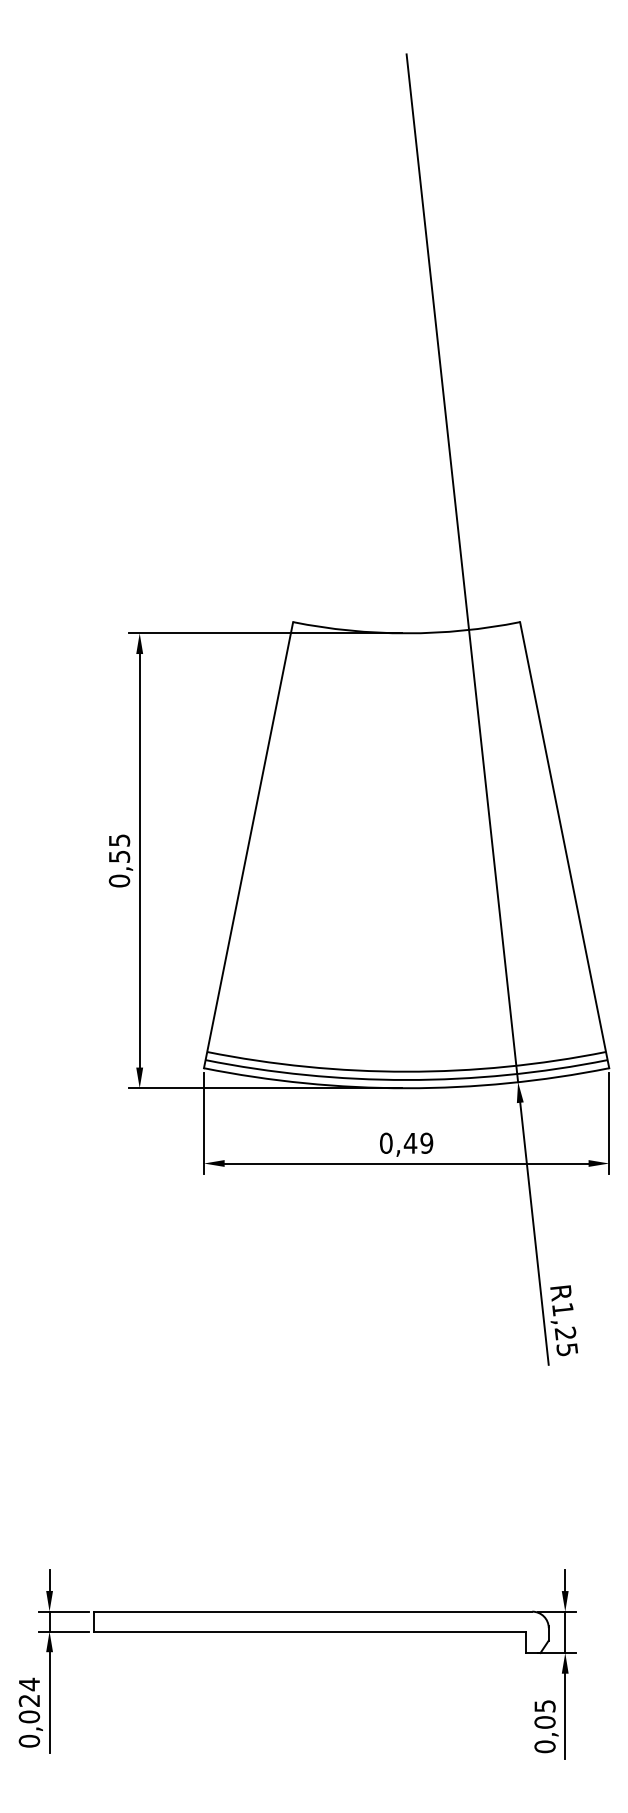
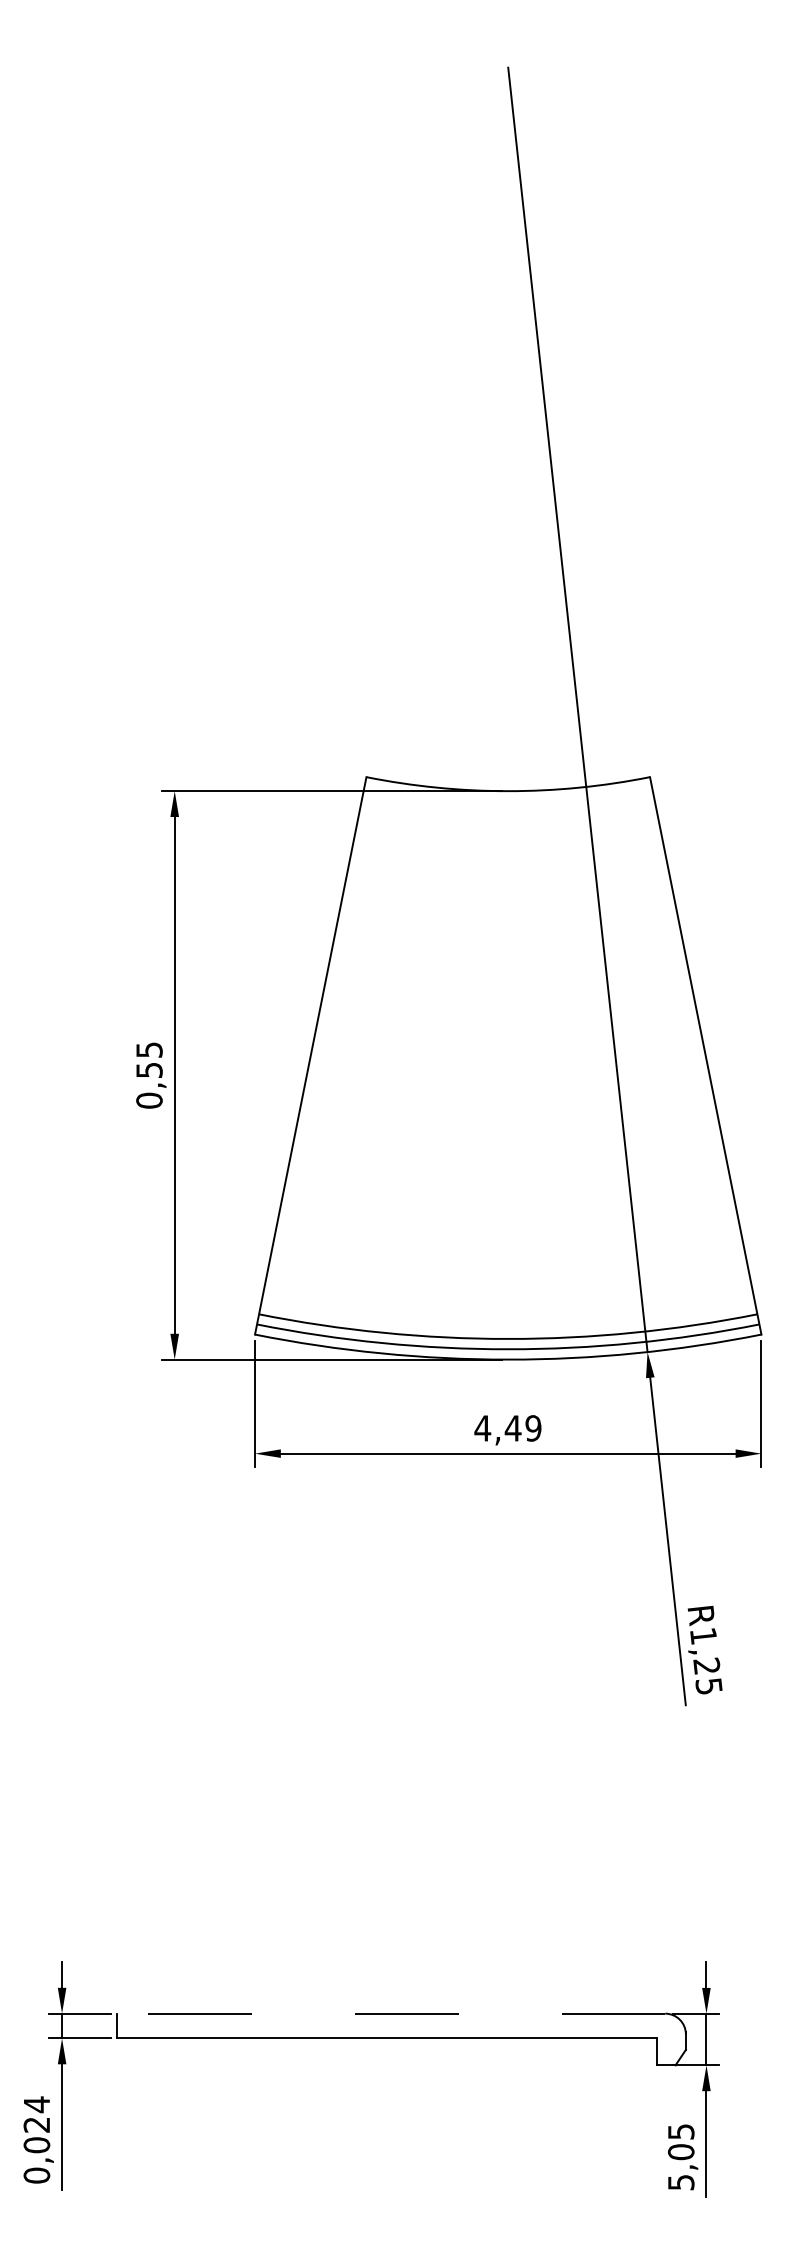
text: (385, 1142) -> (481, 1427), 0,49 -> 4,49
line: (312, 1611) -> (390, 2013), solid -> dashed
text: (544, 1746) -> (680, 2182), 0,05 -> 5,05

